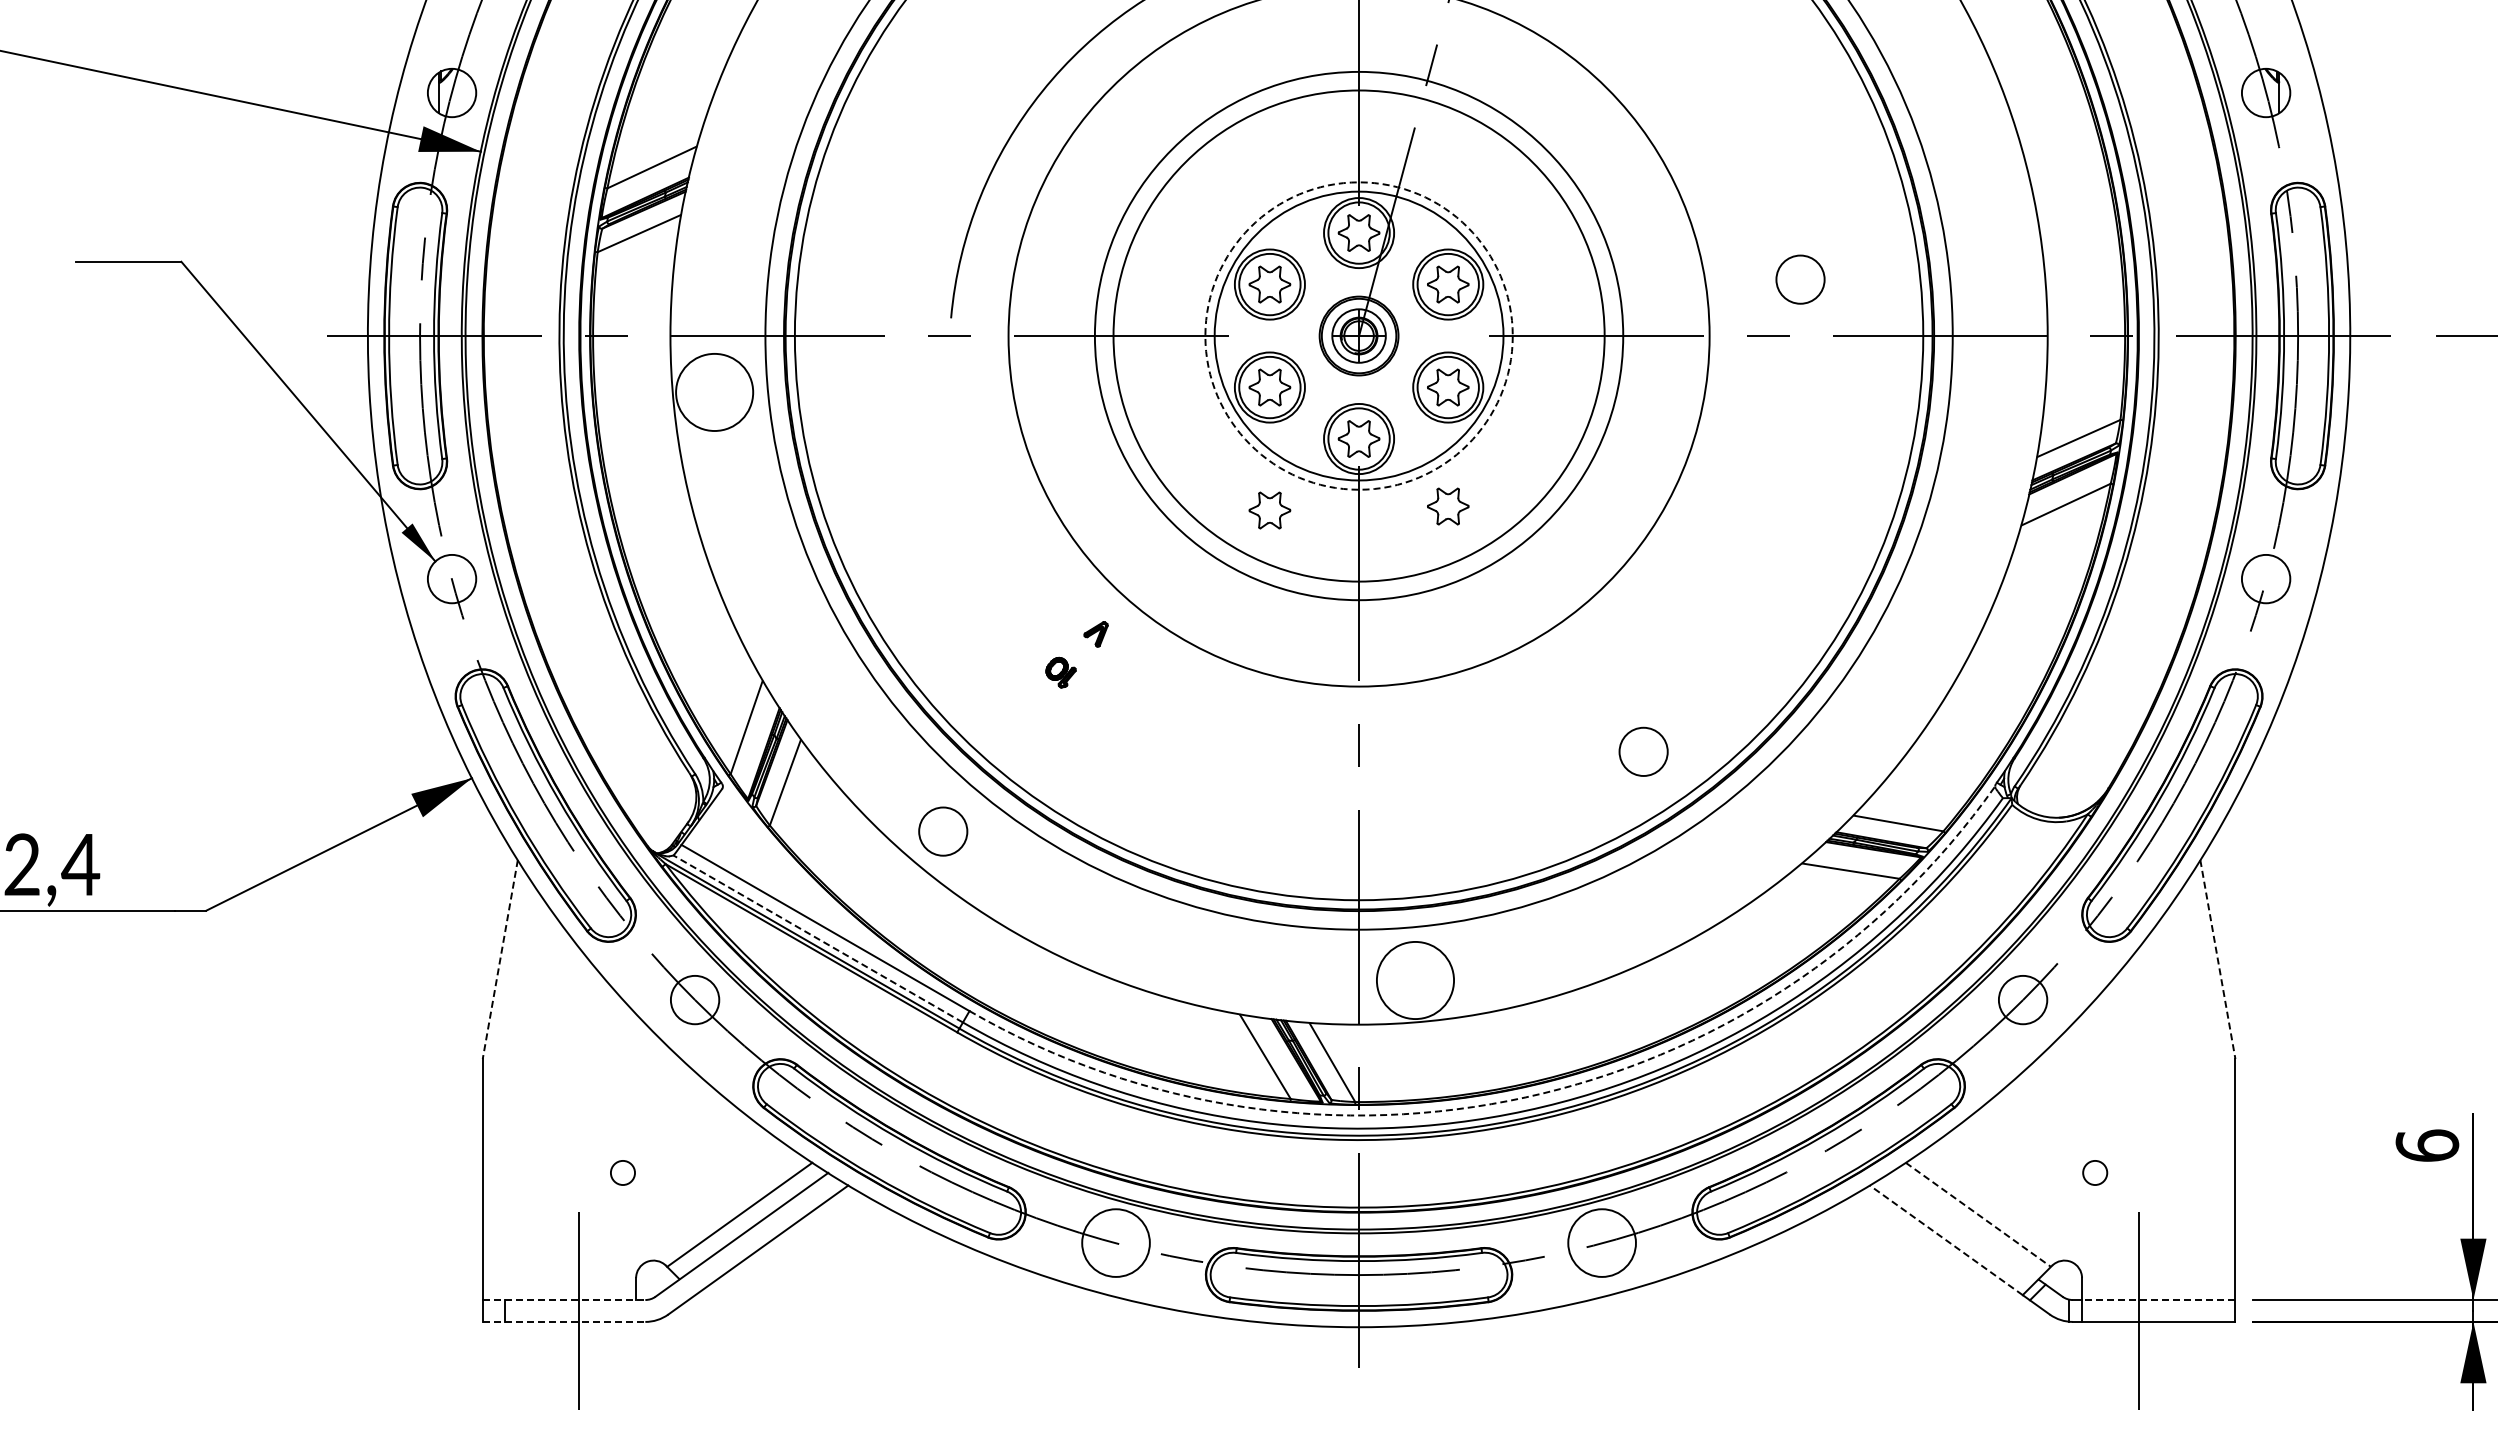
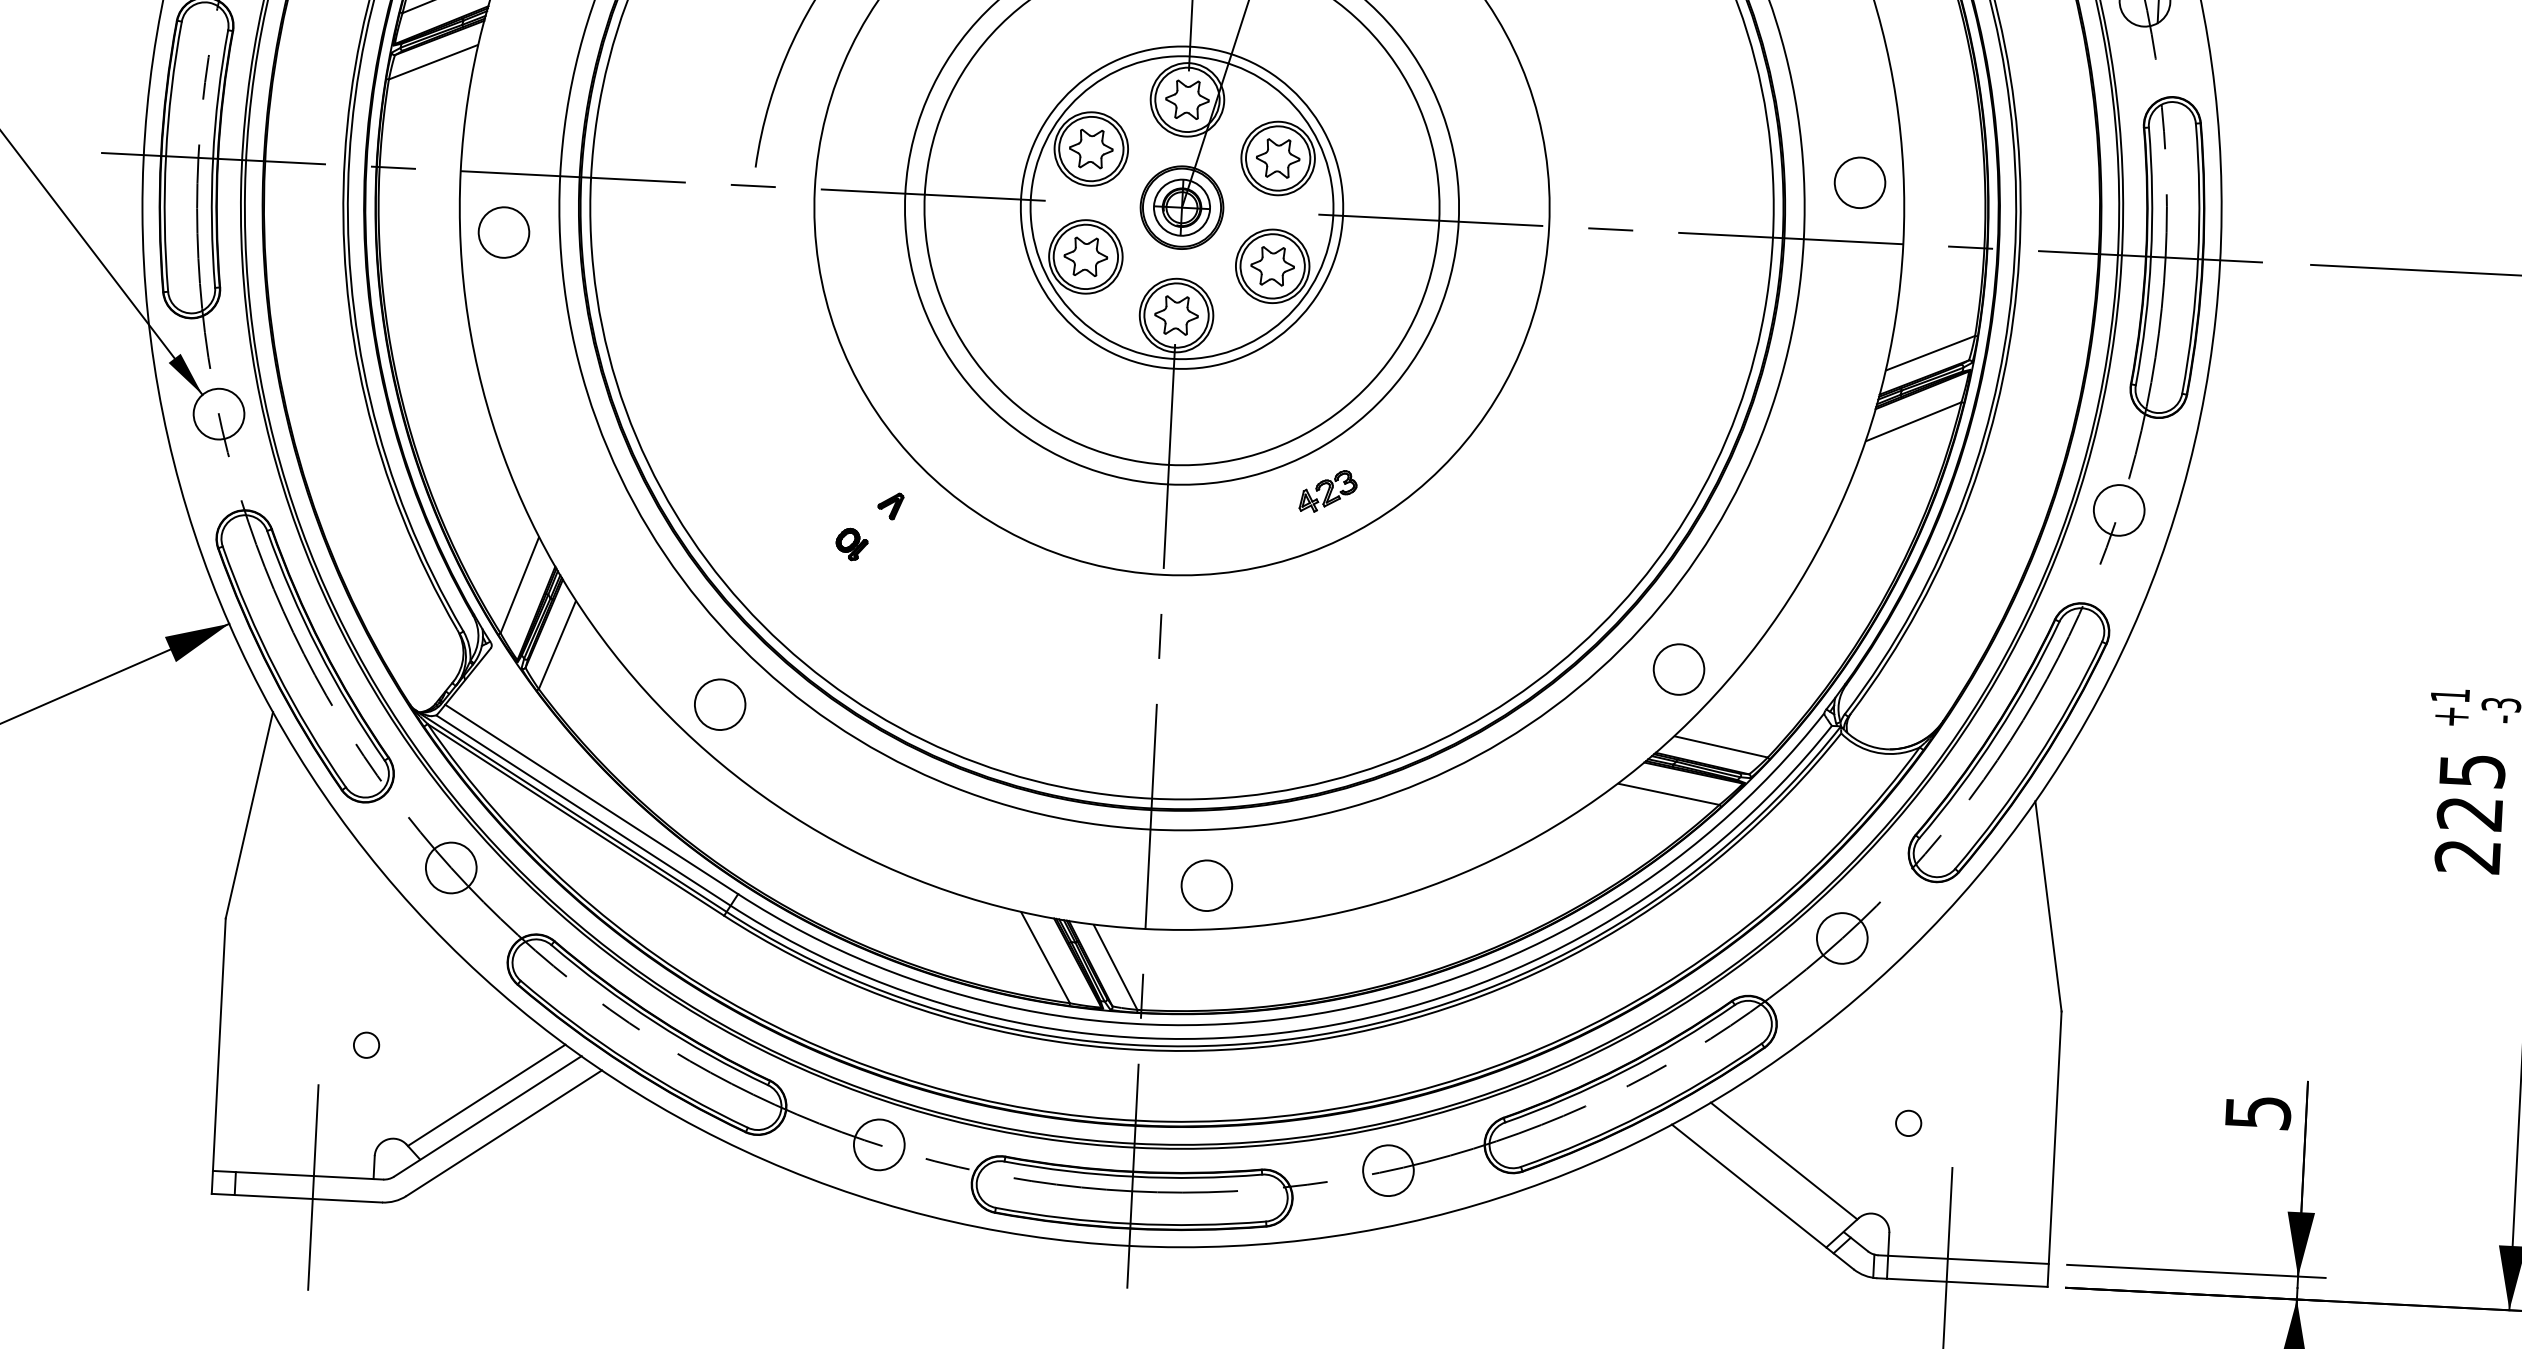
circle: (1800, 279) -> (1860, 182), moved
circle: (1358, 335) -> (1181, 207), dashed -> solid
circle: (714, 392) -> (503, 232), size x0.62
part: (1448, 506) -> (1266, 390), removed
part: (1269, 510) -> (1078, 385), removed
part: (1511, 599) -> (1327, 491), added
circle: (1643, 751) -> (1678, 669), moved
line: (817, 938) -> (582, 810), dashed -> solid
line: (500, 960) -> (249, 816), dashed -> solid
line: (2217, 960) -> (2048, 907), dashed -> solid
circle: (1415, 980) -> (1206, 885), size x0.62
arc: (1525, 1097) -> (1315, 1014), dashed -> solid
text: (2427, 1145) -> (2258, 1112), 6 -> 5
line: (1978, 1215) -> (1784, 1161), dashed -> solid
line: (1945, 1240) -> (1748, 1186), dashed -> solid
circle: (1115, 1242) -> (878, 1144), size x0.71
circle: (1601, 1242) -> (1387, 1170), size x0.71
line: (564, 1300) -> (298, 1175), dashed -> solid
line: (2158, 1300) -> (1968, 1260), dashed -> solid
line: (564, 1321) -> (297, 1197), dashed -> solid

